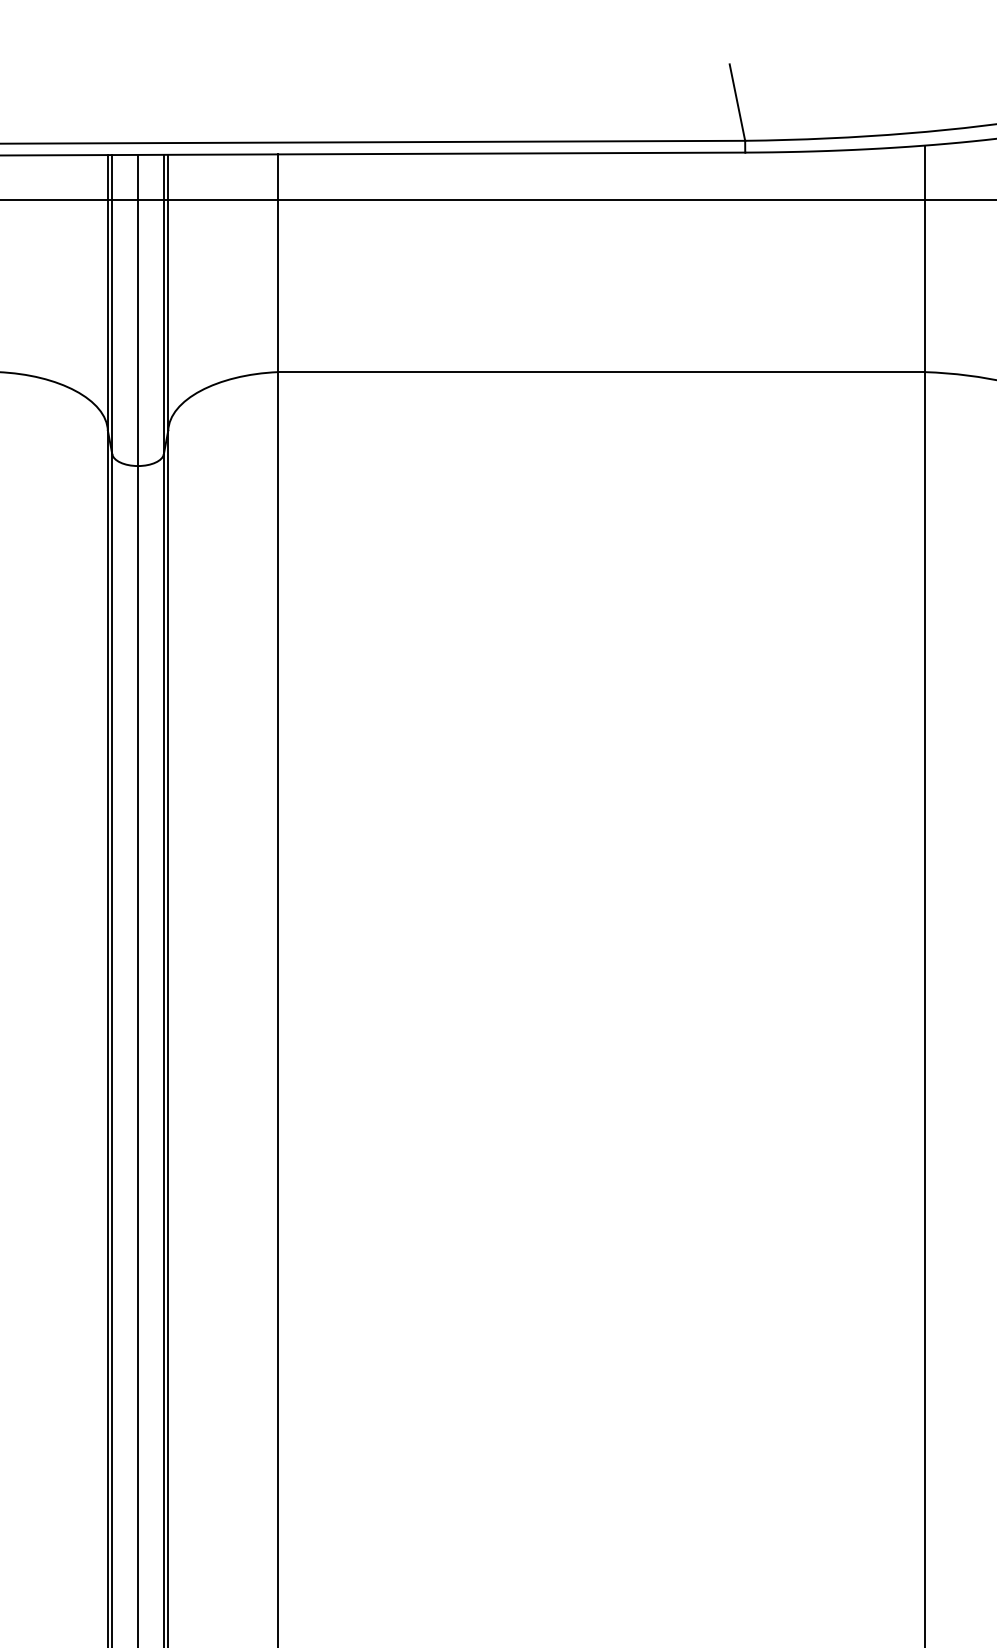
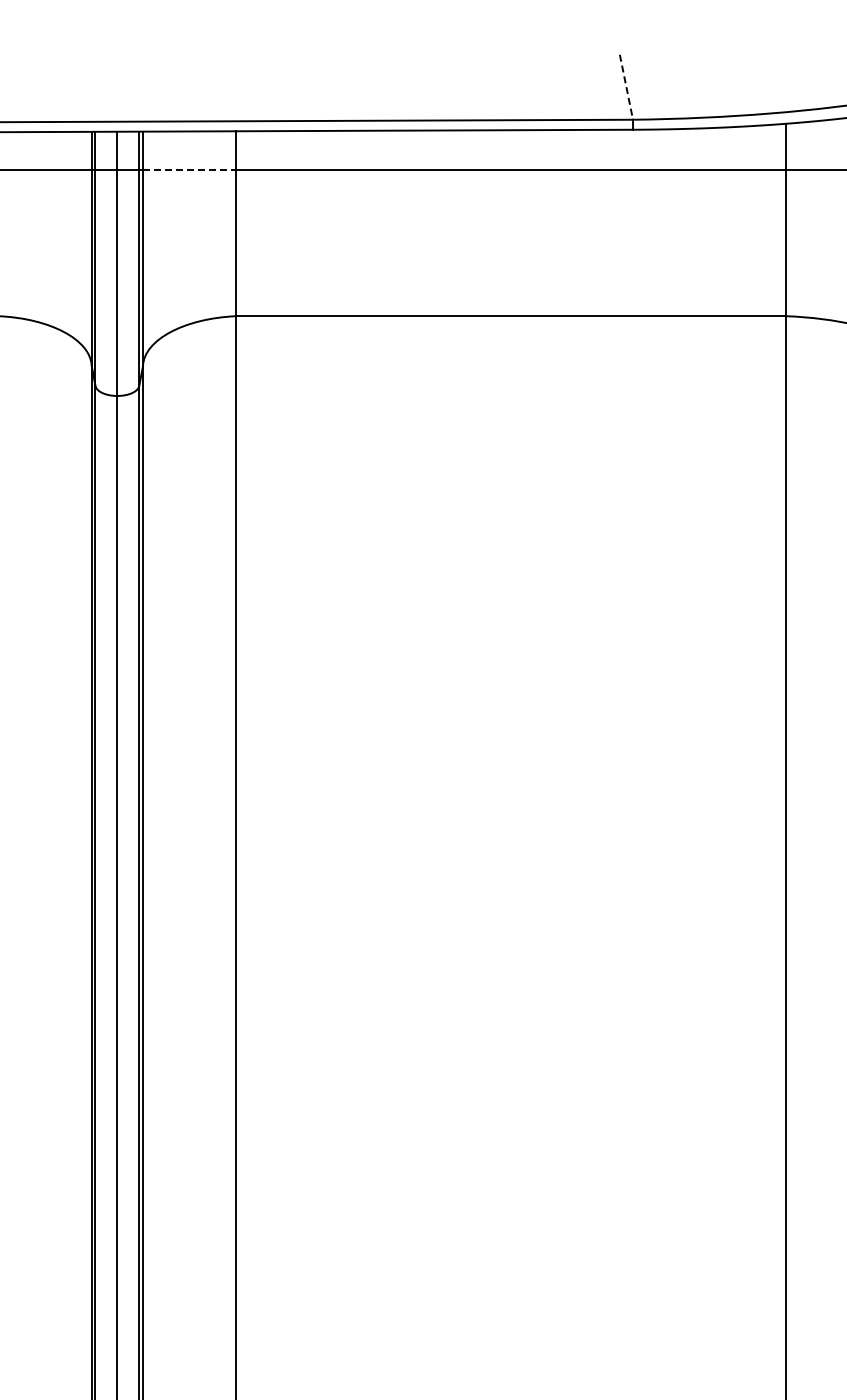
line: (737, 102) -> (626, 87), solid -> dashed
line: (222, 200) -> (189, 170), solid -> dashed

